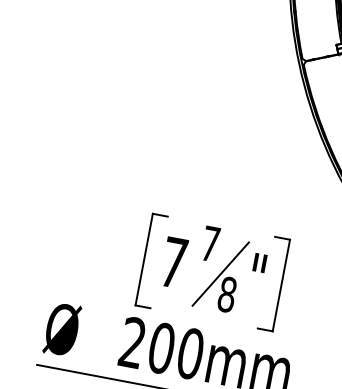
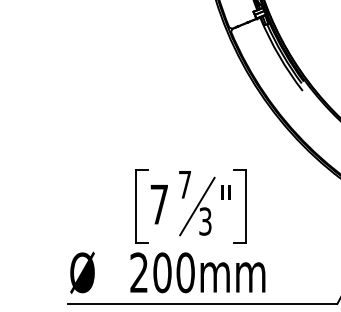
text: (227, 294) -> (205, 221), 8 -> 3

